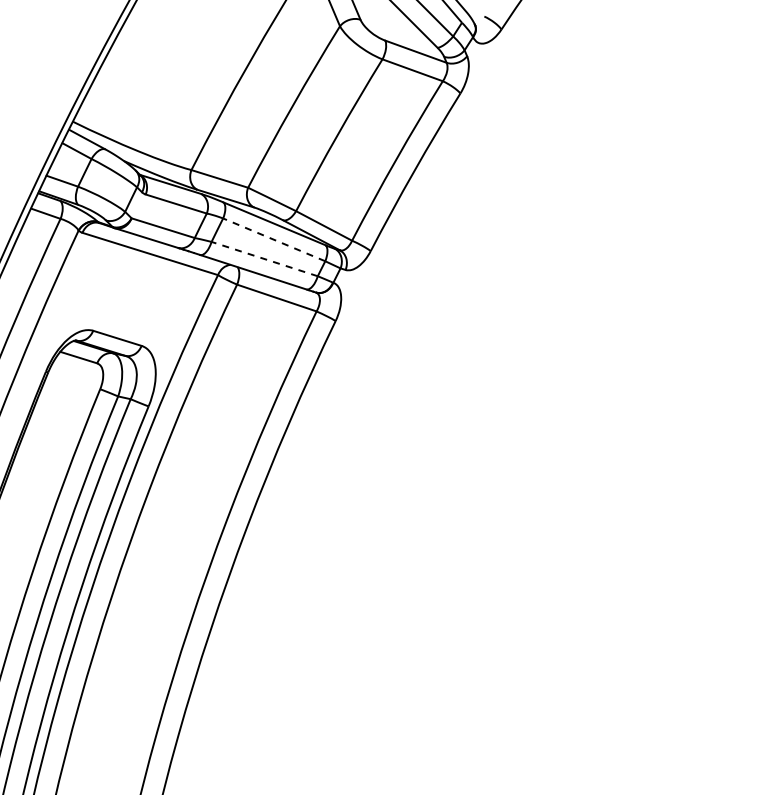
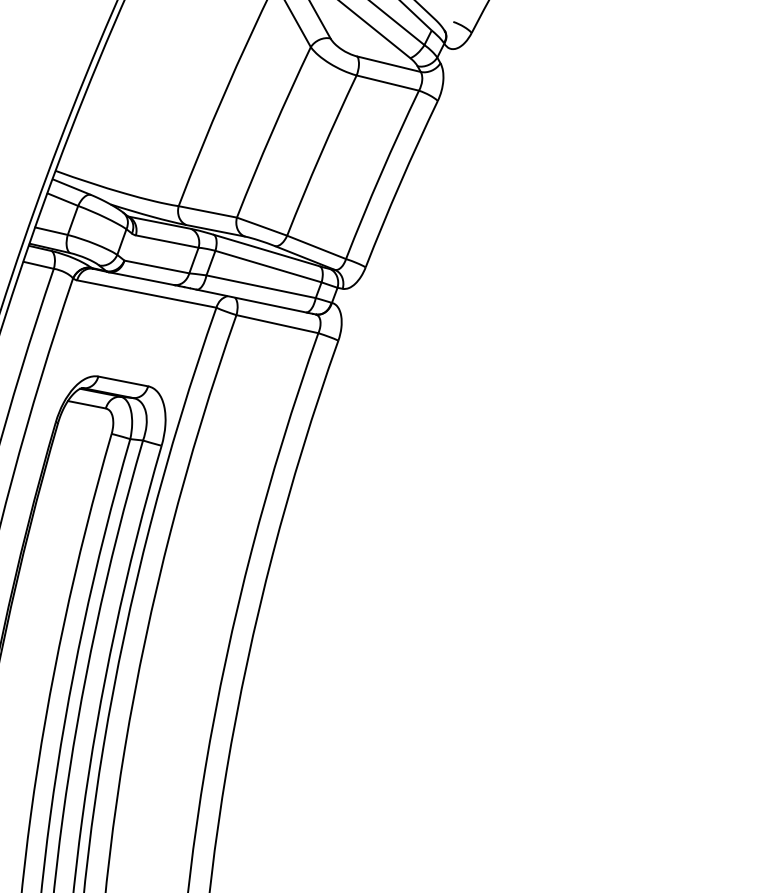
line: (274, 239) -> (268, 266), dashed -> solid
line: (265, 258) -> (261, 286), dashed -> solid

